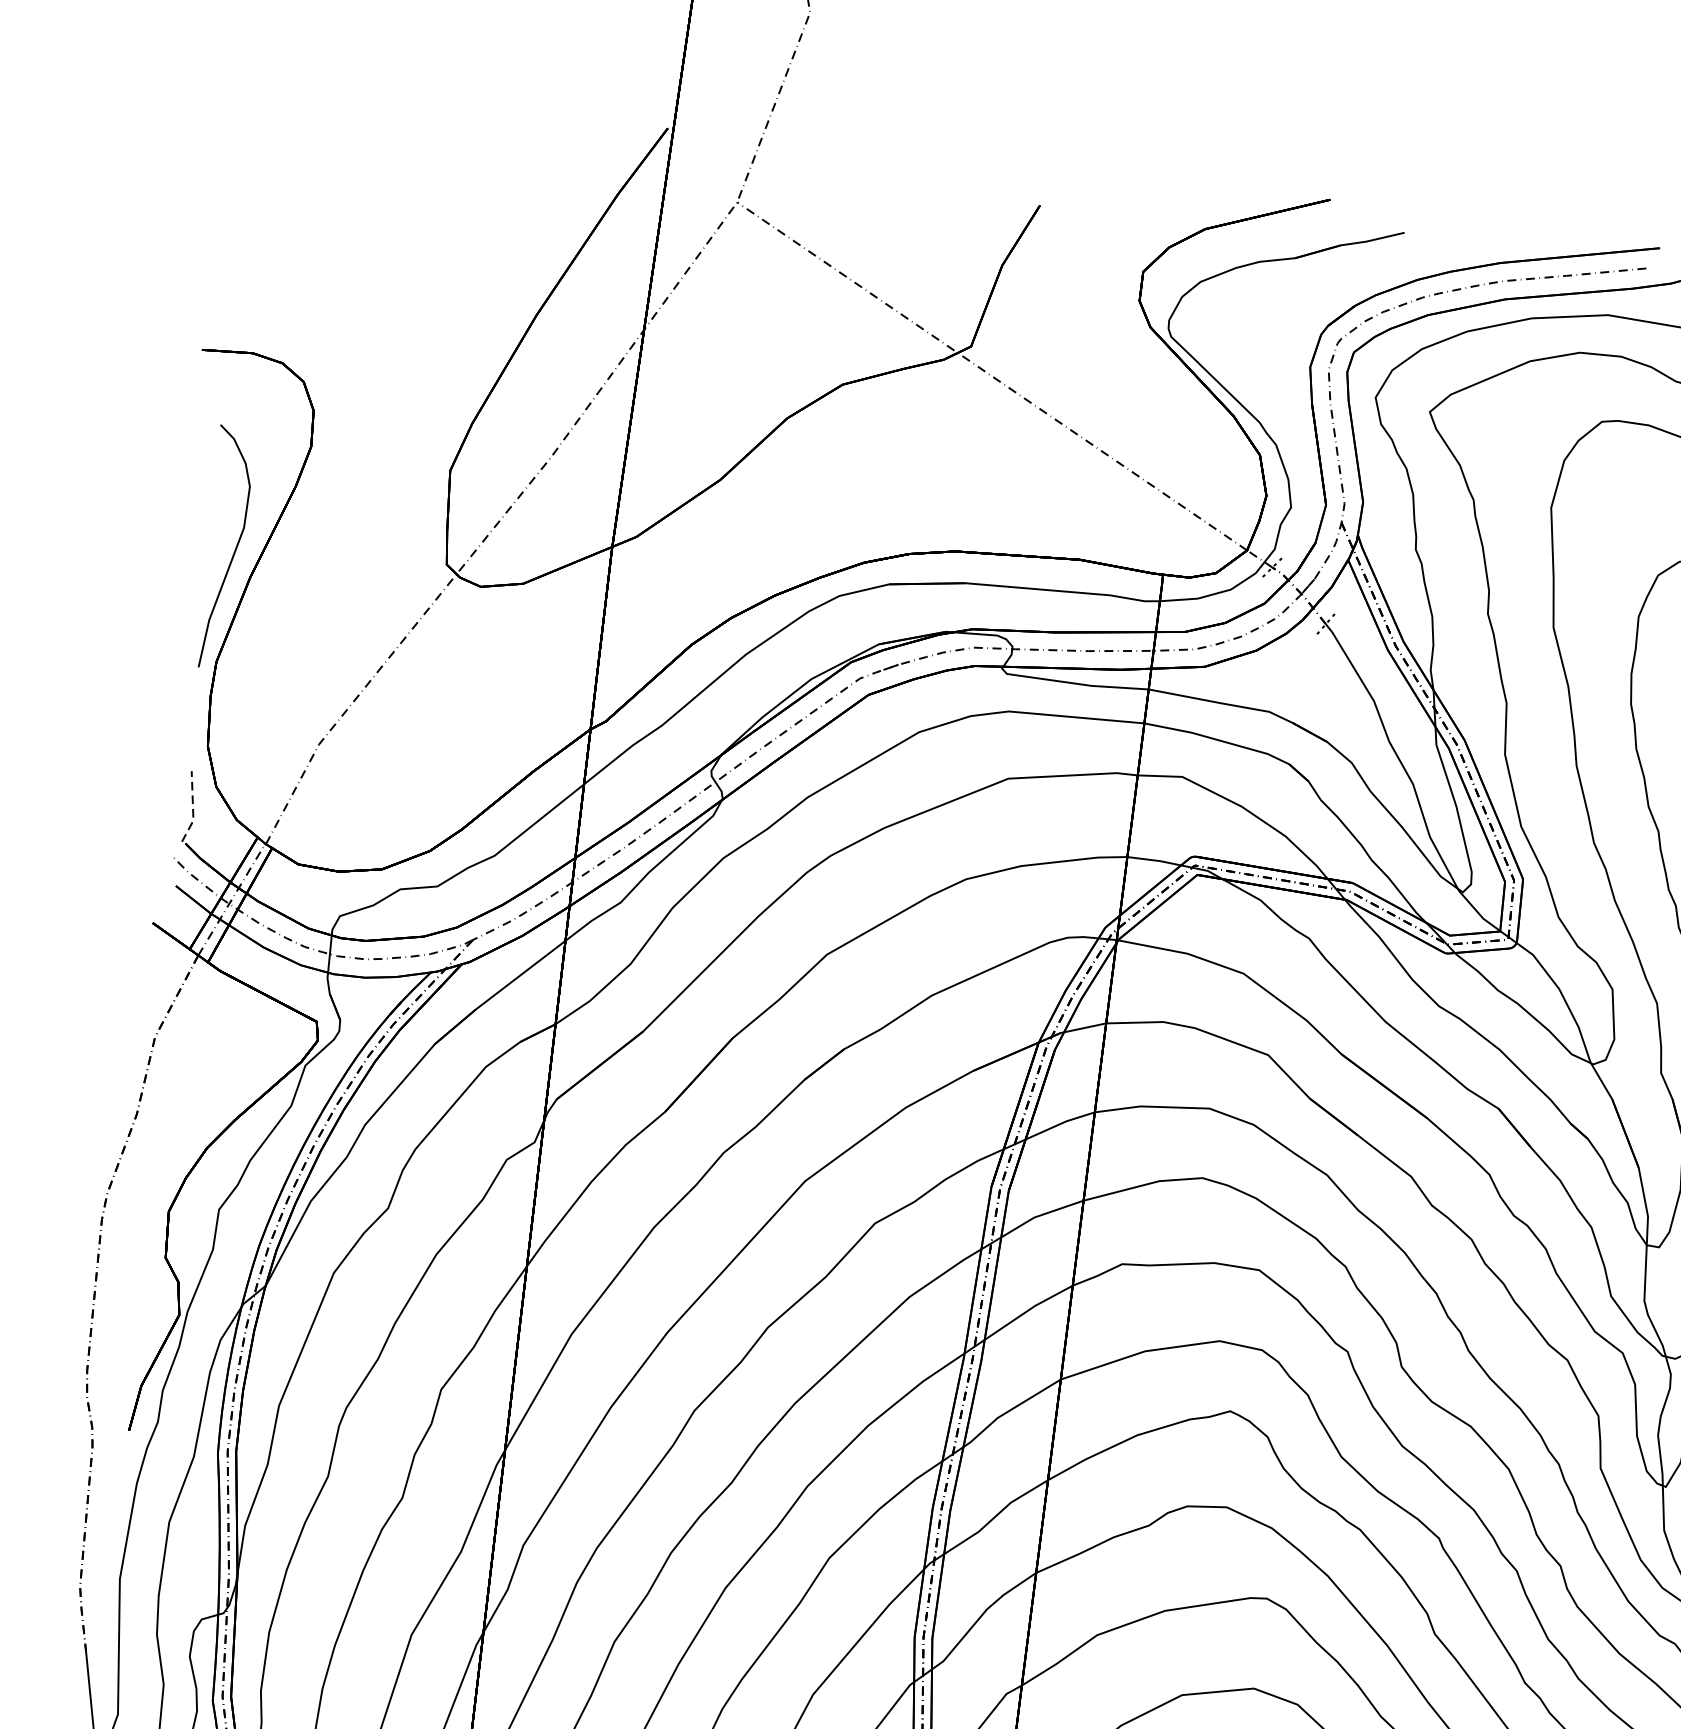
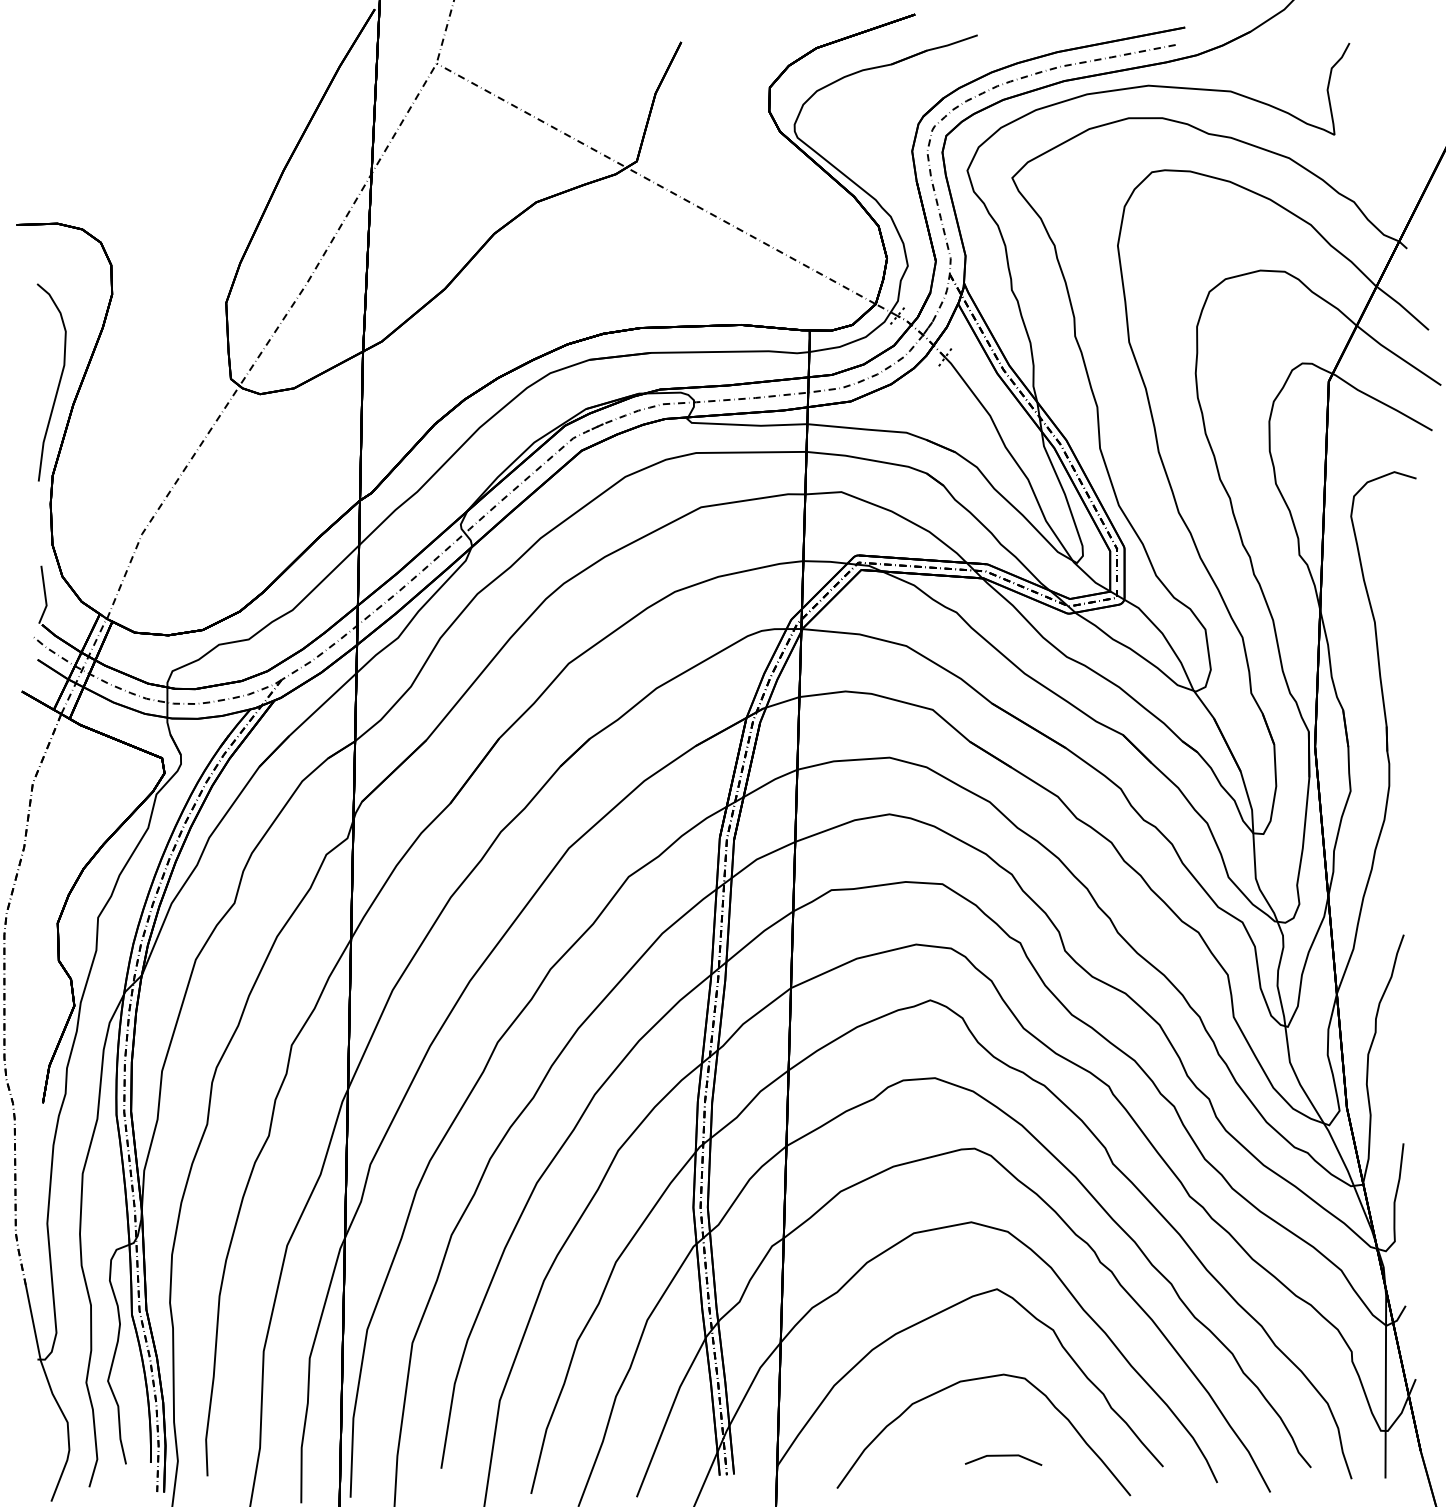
line: (193, 808) -> (45, 595), dashed -> solid

